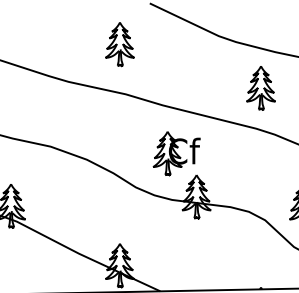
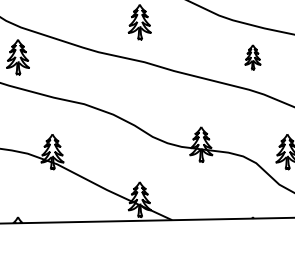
part: (260, 88) -> (252, 57), size x0.7
part: (176, 154) -> (185, 110), removed

